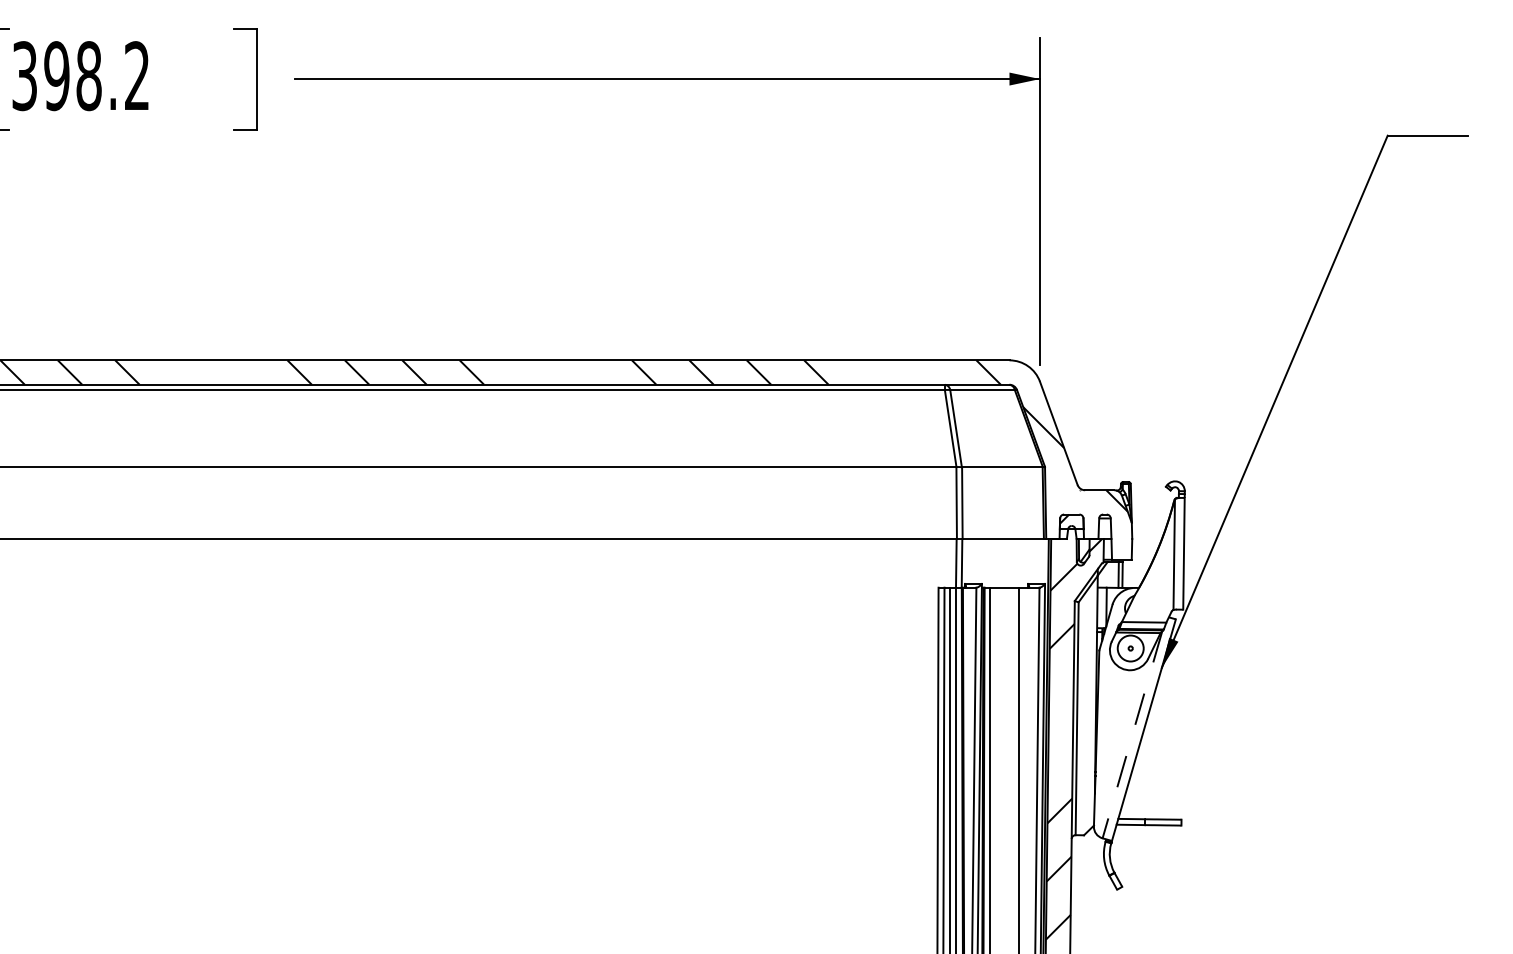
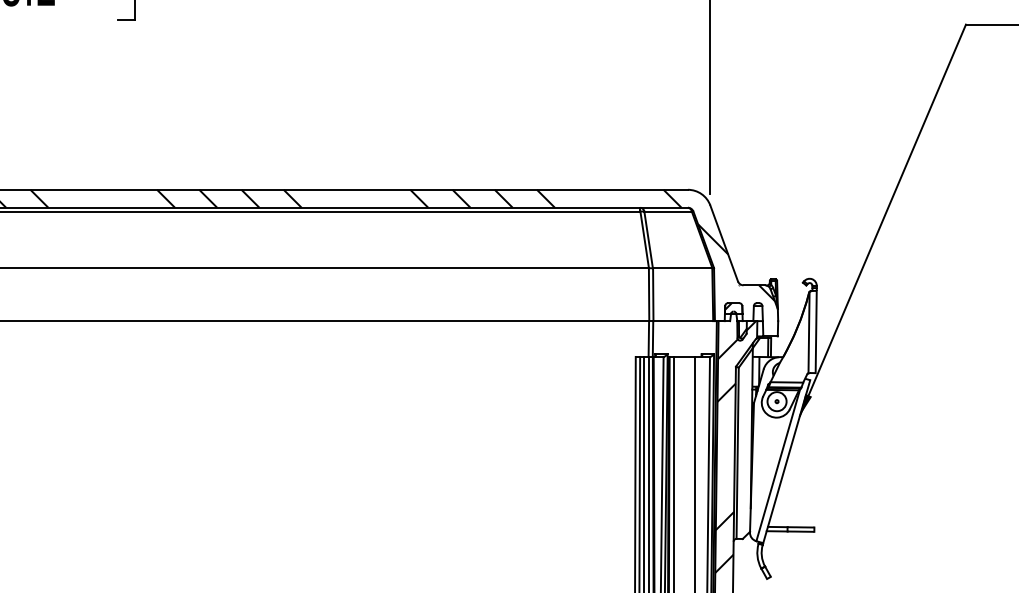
line: (1132, 734) -> (778, 464), dashed -> solid

